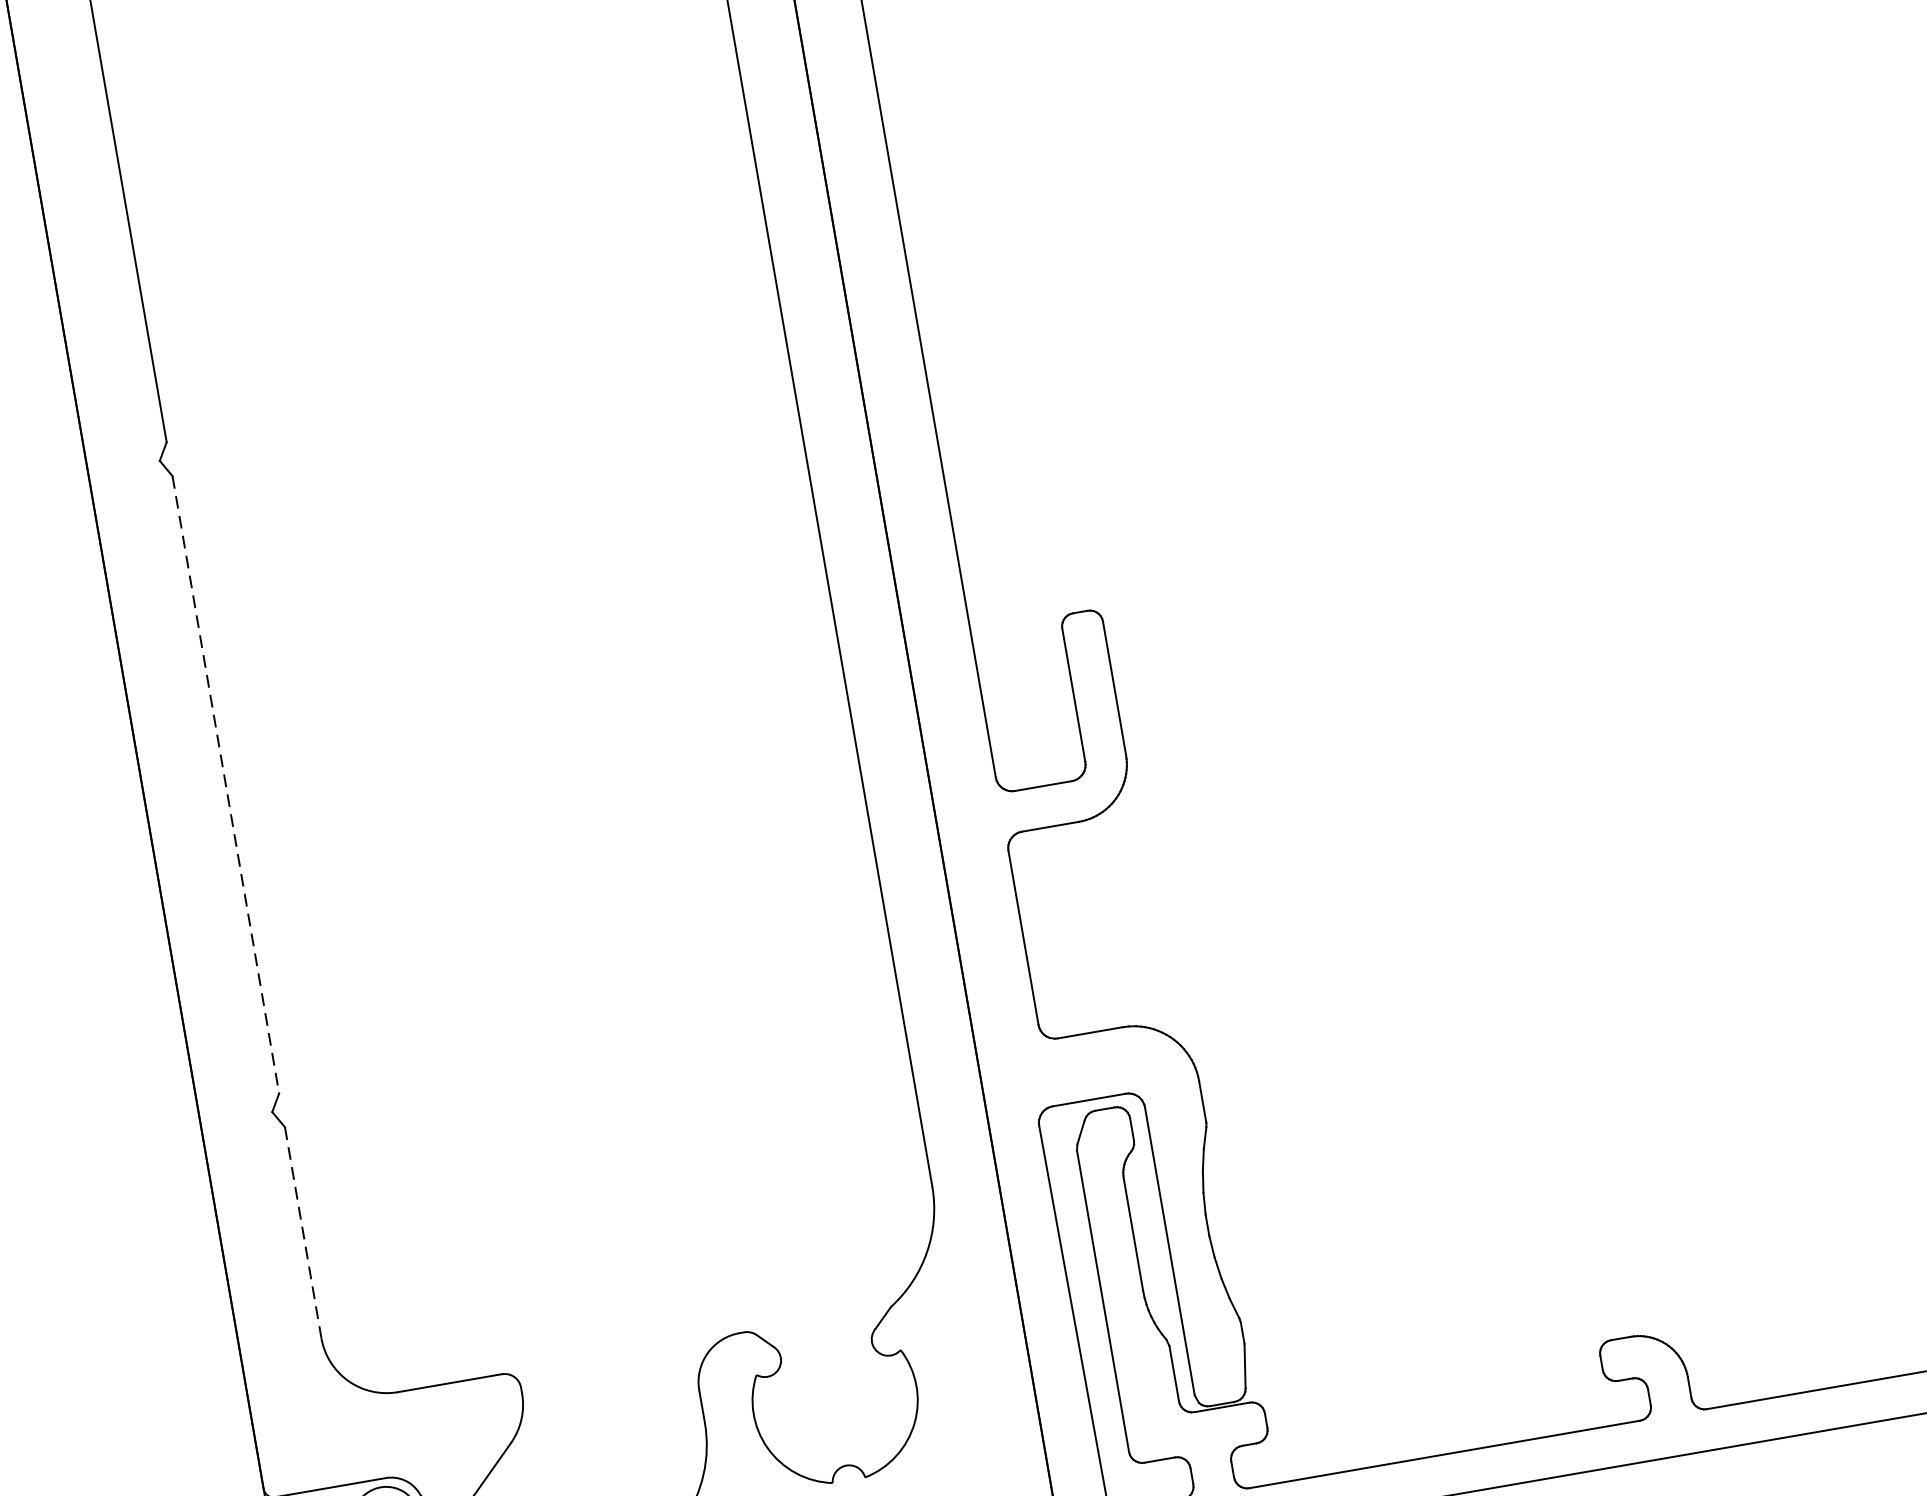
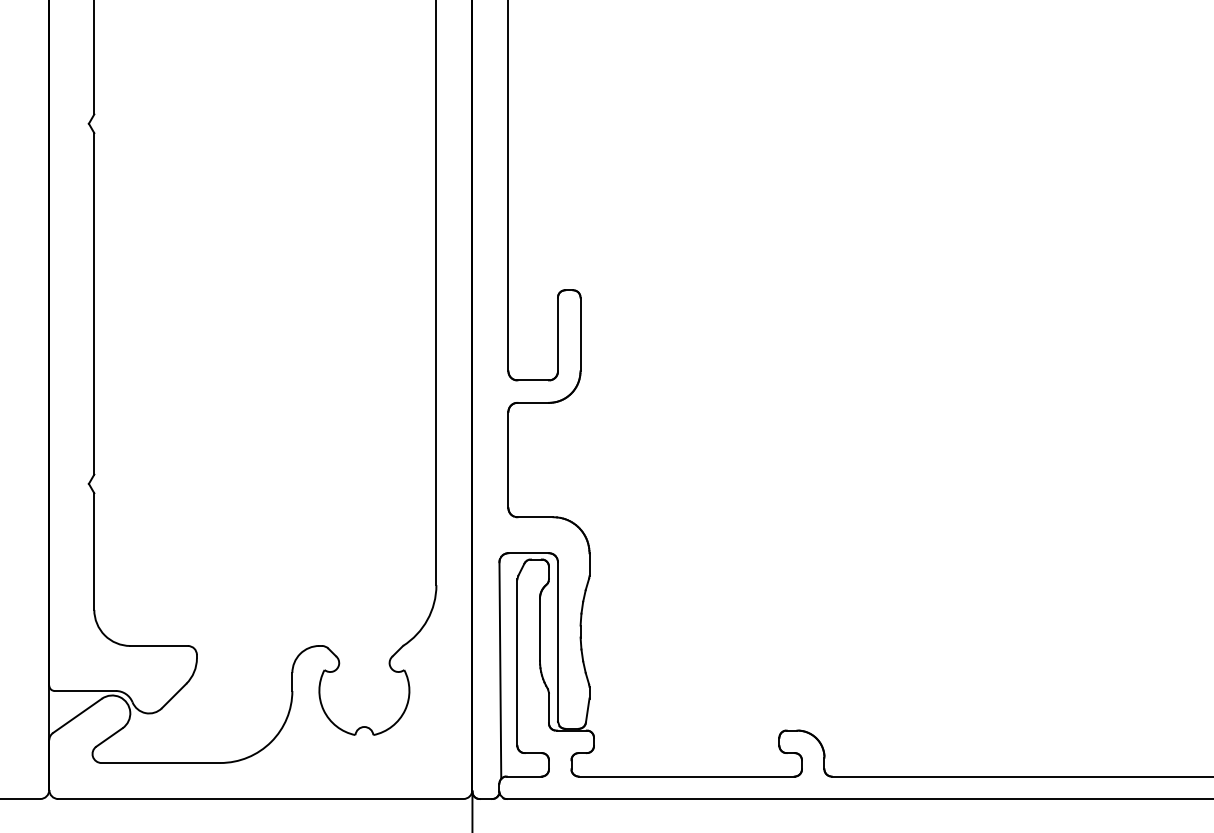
line: (226, 784) -> (94, 303), dashed -> solid
line: (303, 1234) -> (94, 552), dashed -> solid

